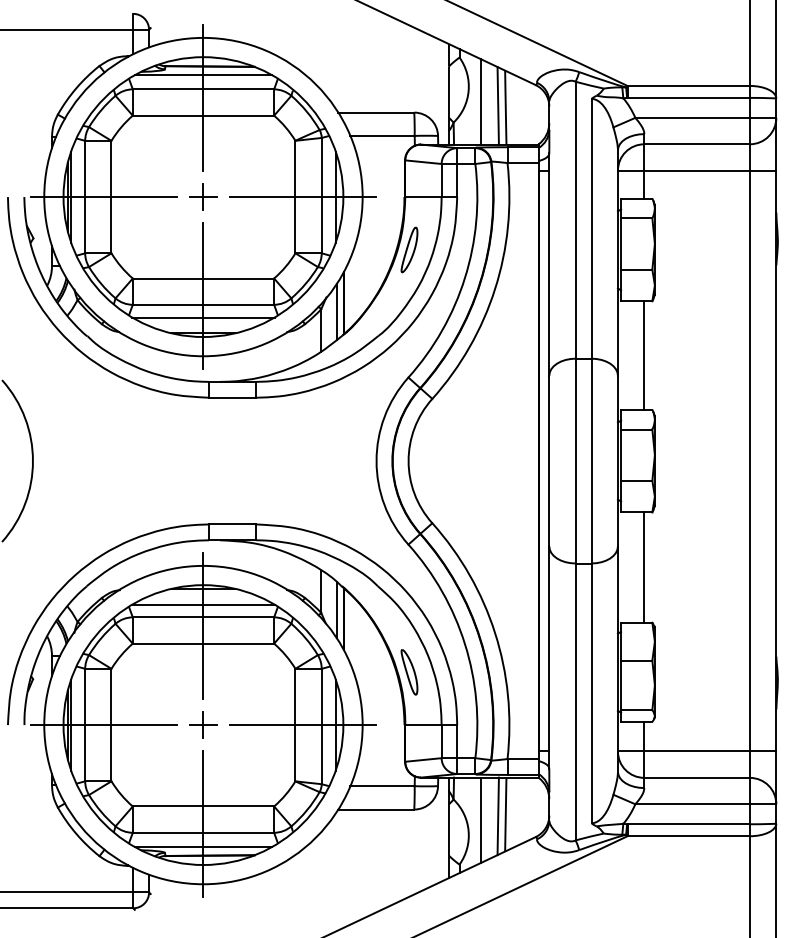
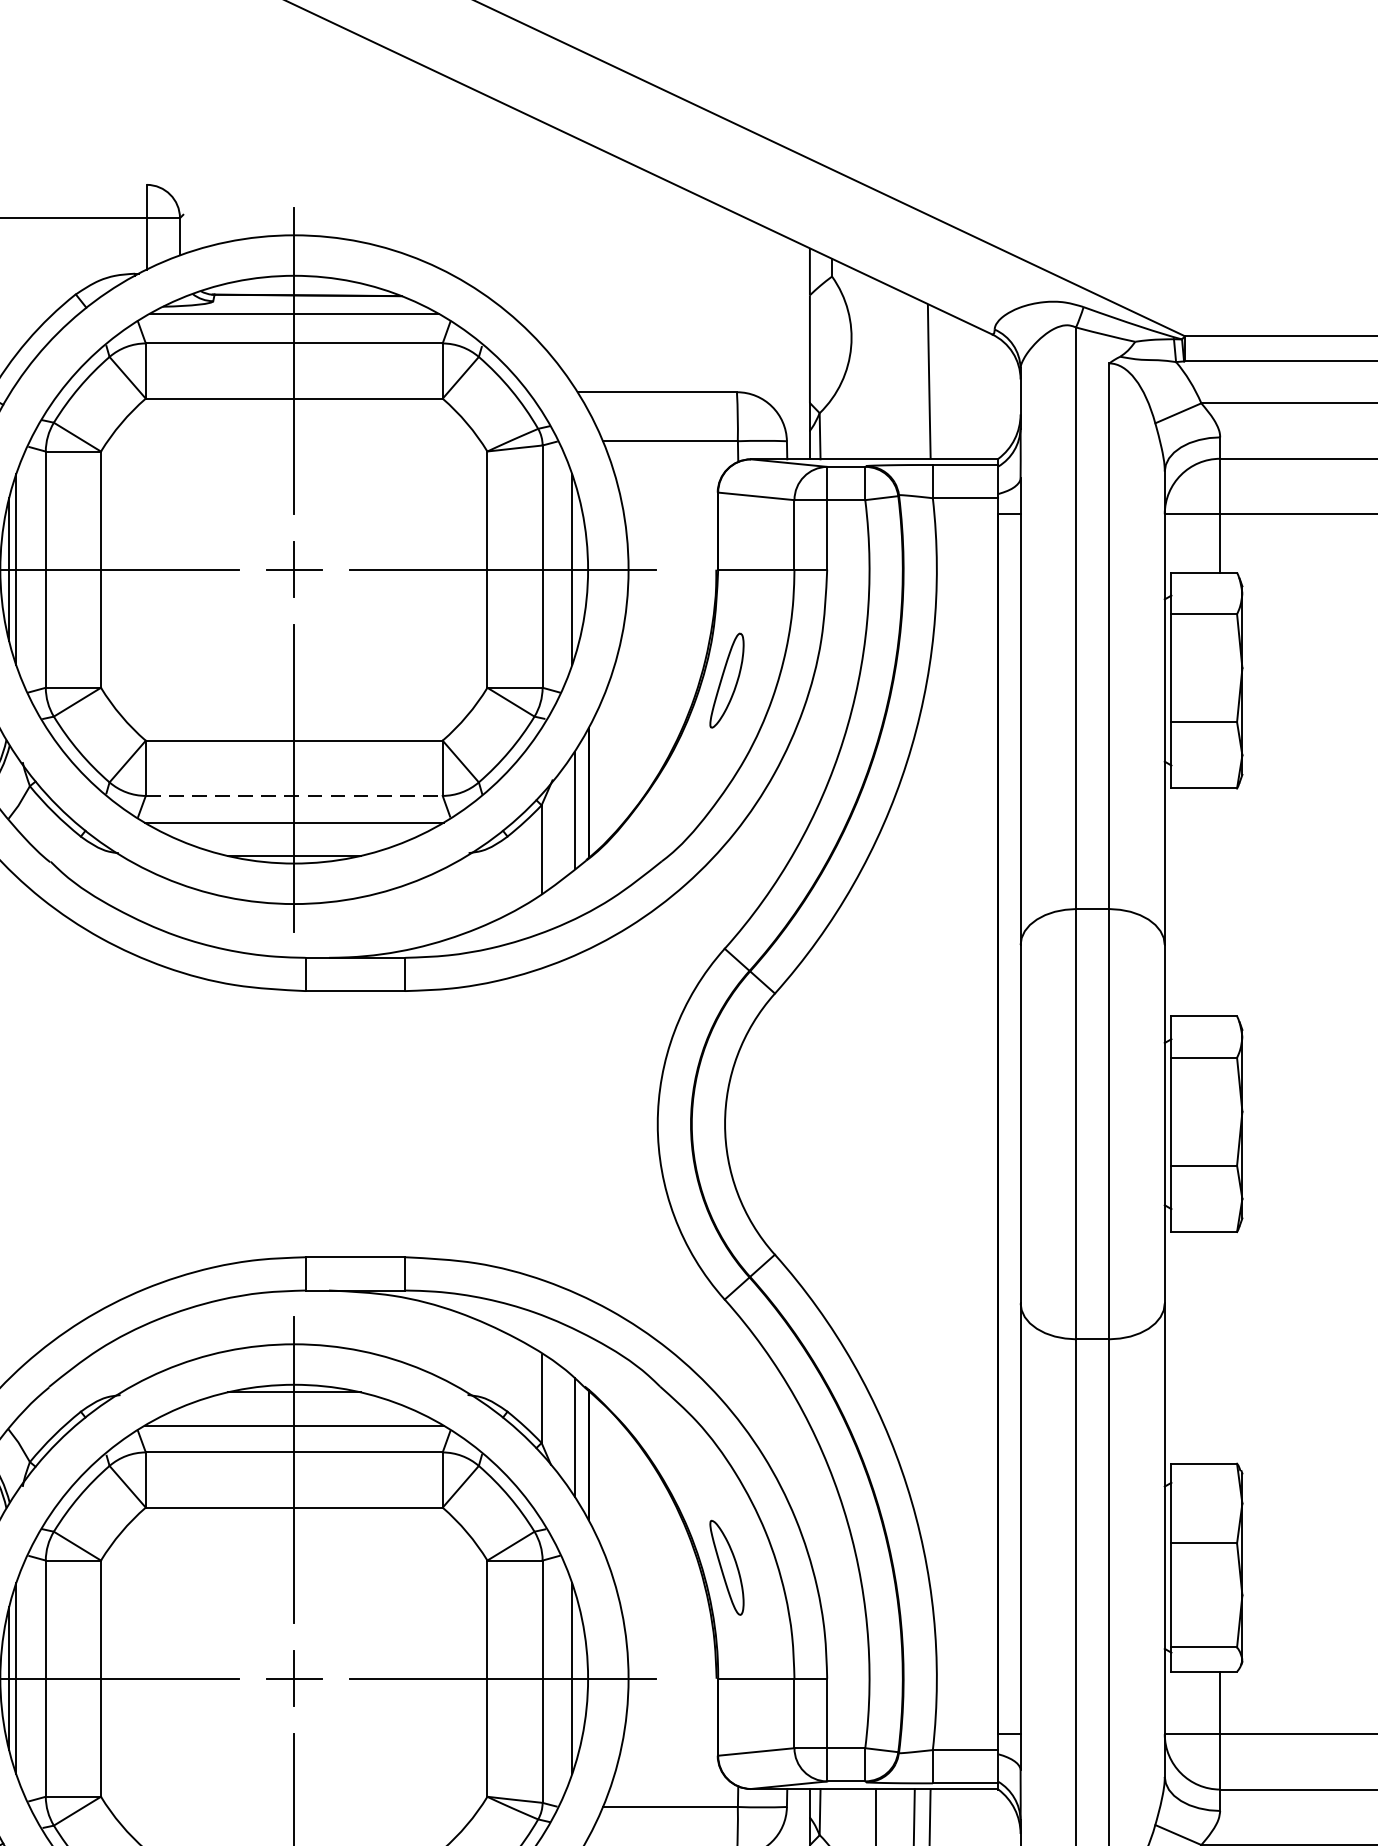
line: (480, 101) -> (876, 368), removed
line: (497, 105) -> (911, 377), removed
line: (203, 304) -> (294, 795), solid -> dashed
line: (644, 355) -> (1220, 902), removed
line: (644, 567) -> (1220, 1347), removed

